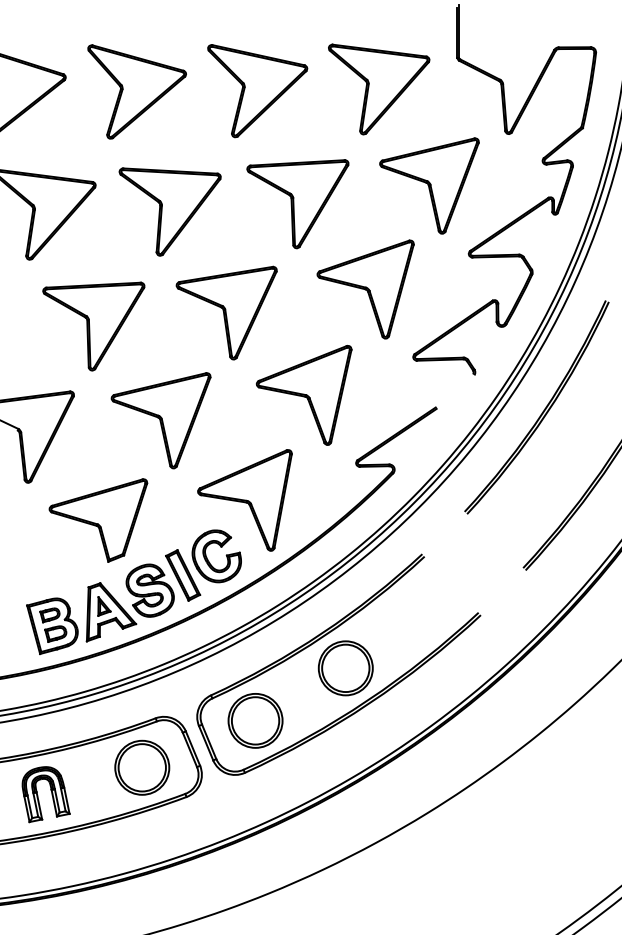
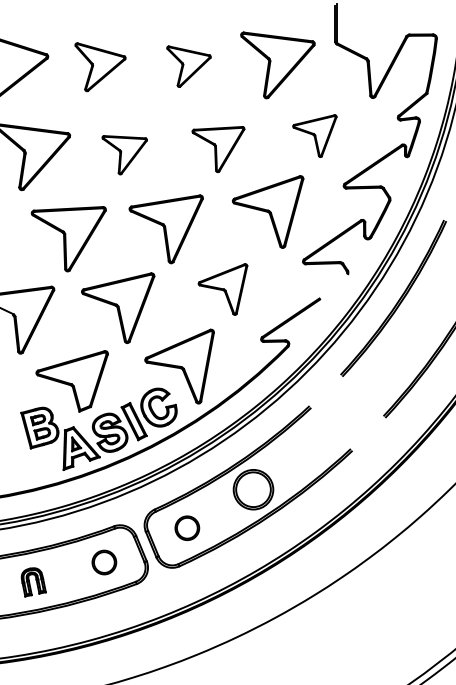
part: (136, 91) -> (100, 66), size x0.7
part: (257, 91) -> (188, 66), size x0.6
part: (429, 185) -> (314, 135), size x0.6
part: (297, 204) -> (218, 149), size x0.7
part: (169, 211) -> (124, 154), size x0.6
part: (303, 394) -> (222, 288), size x0.7
part: (52, 626) -> (39, 428), moved
part: (255, 720) -> (187, 527), size x0.6
part: (142, 767) -> (104, 562), size x0.6
part: (45, 794) -> (33, 582), size x0.7

